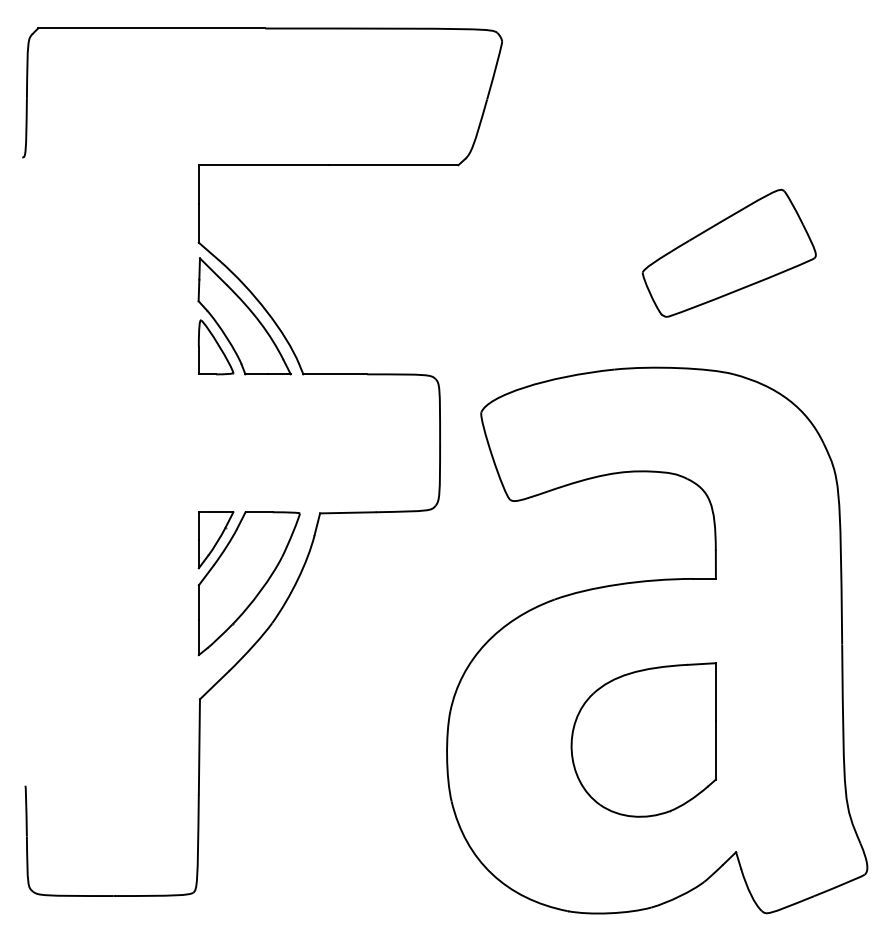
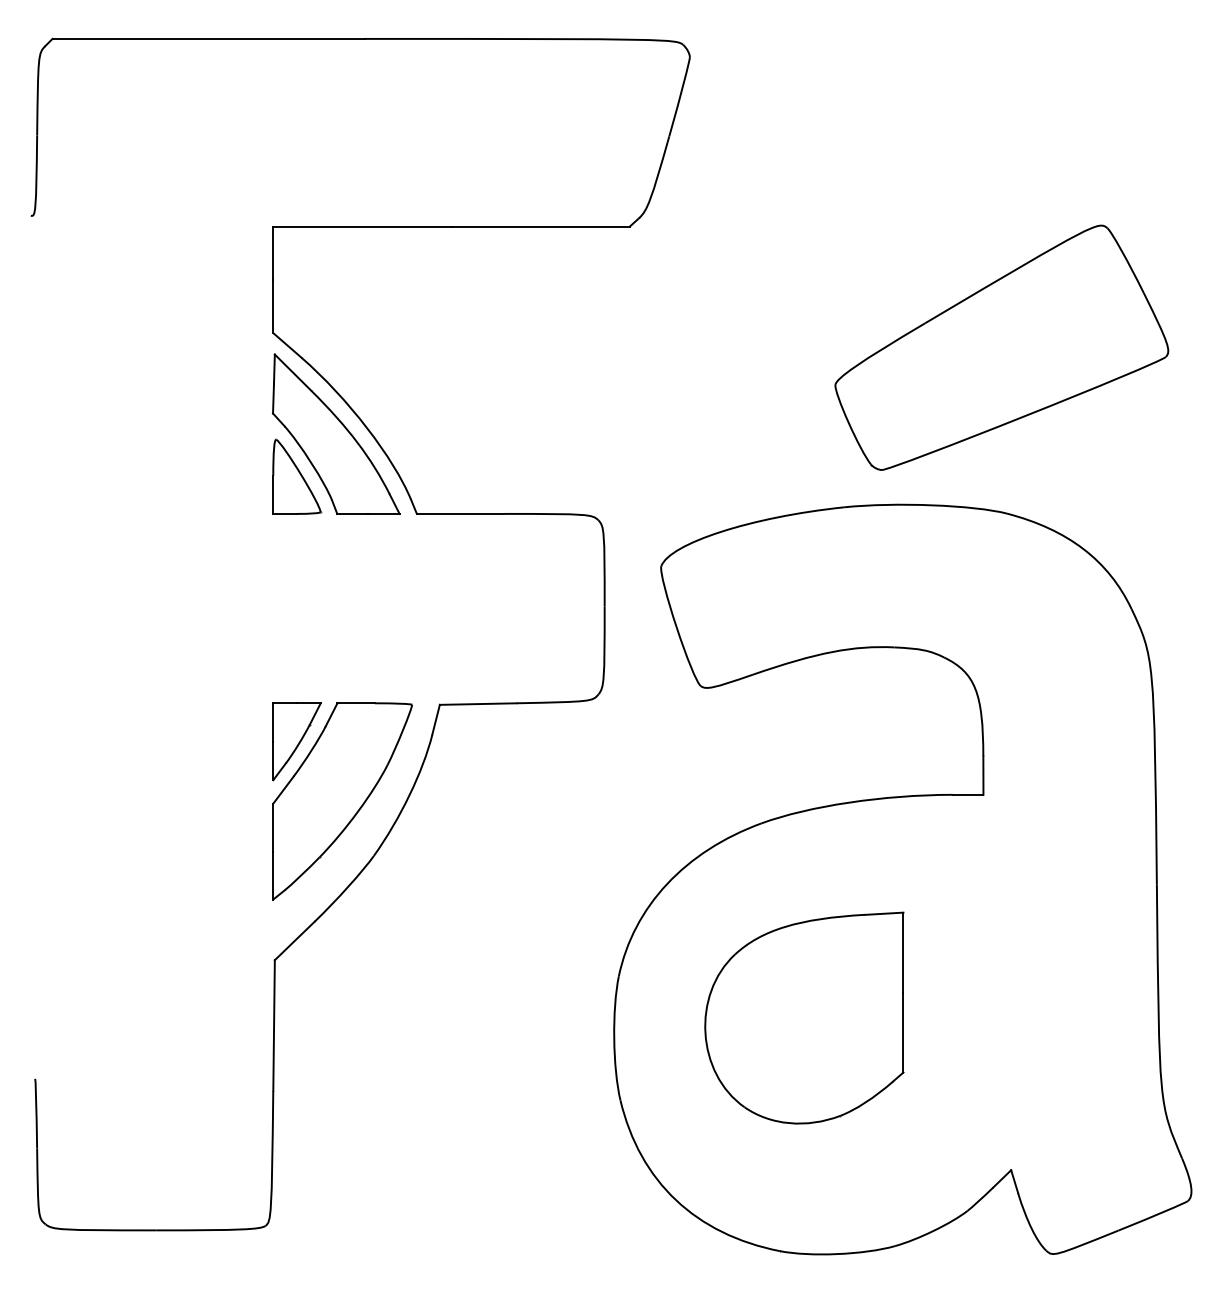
part: (729, 253) -> (1001, 347), size x1.4
part: (643, 739) -> (804, 1017), moved

